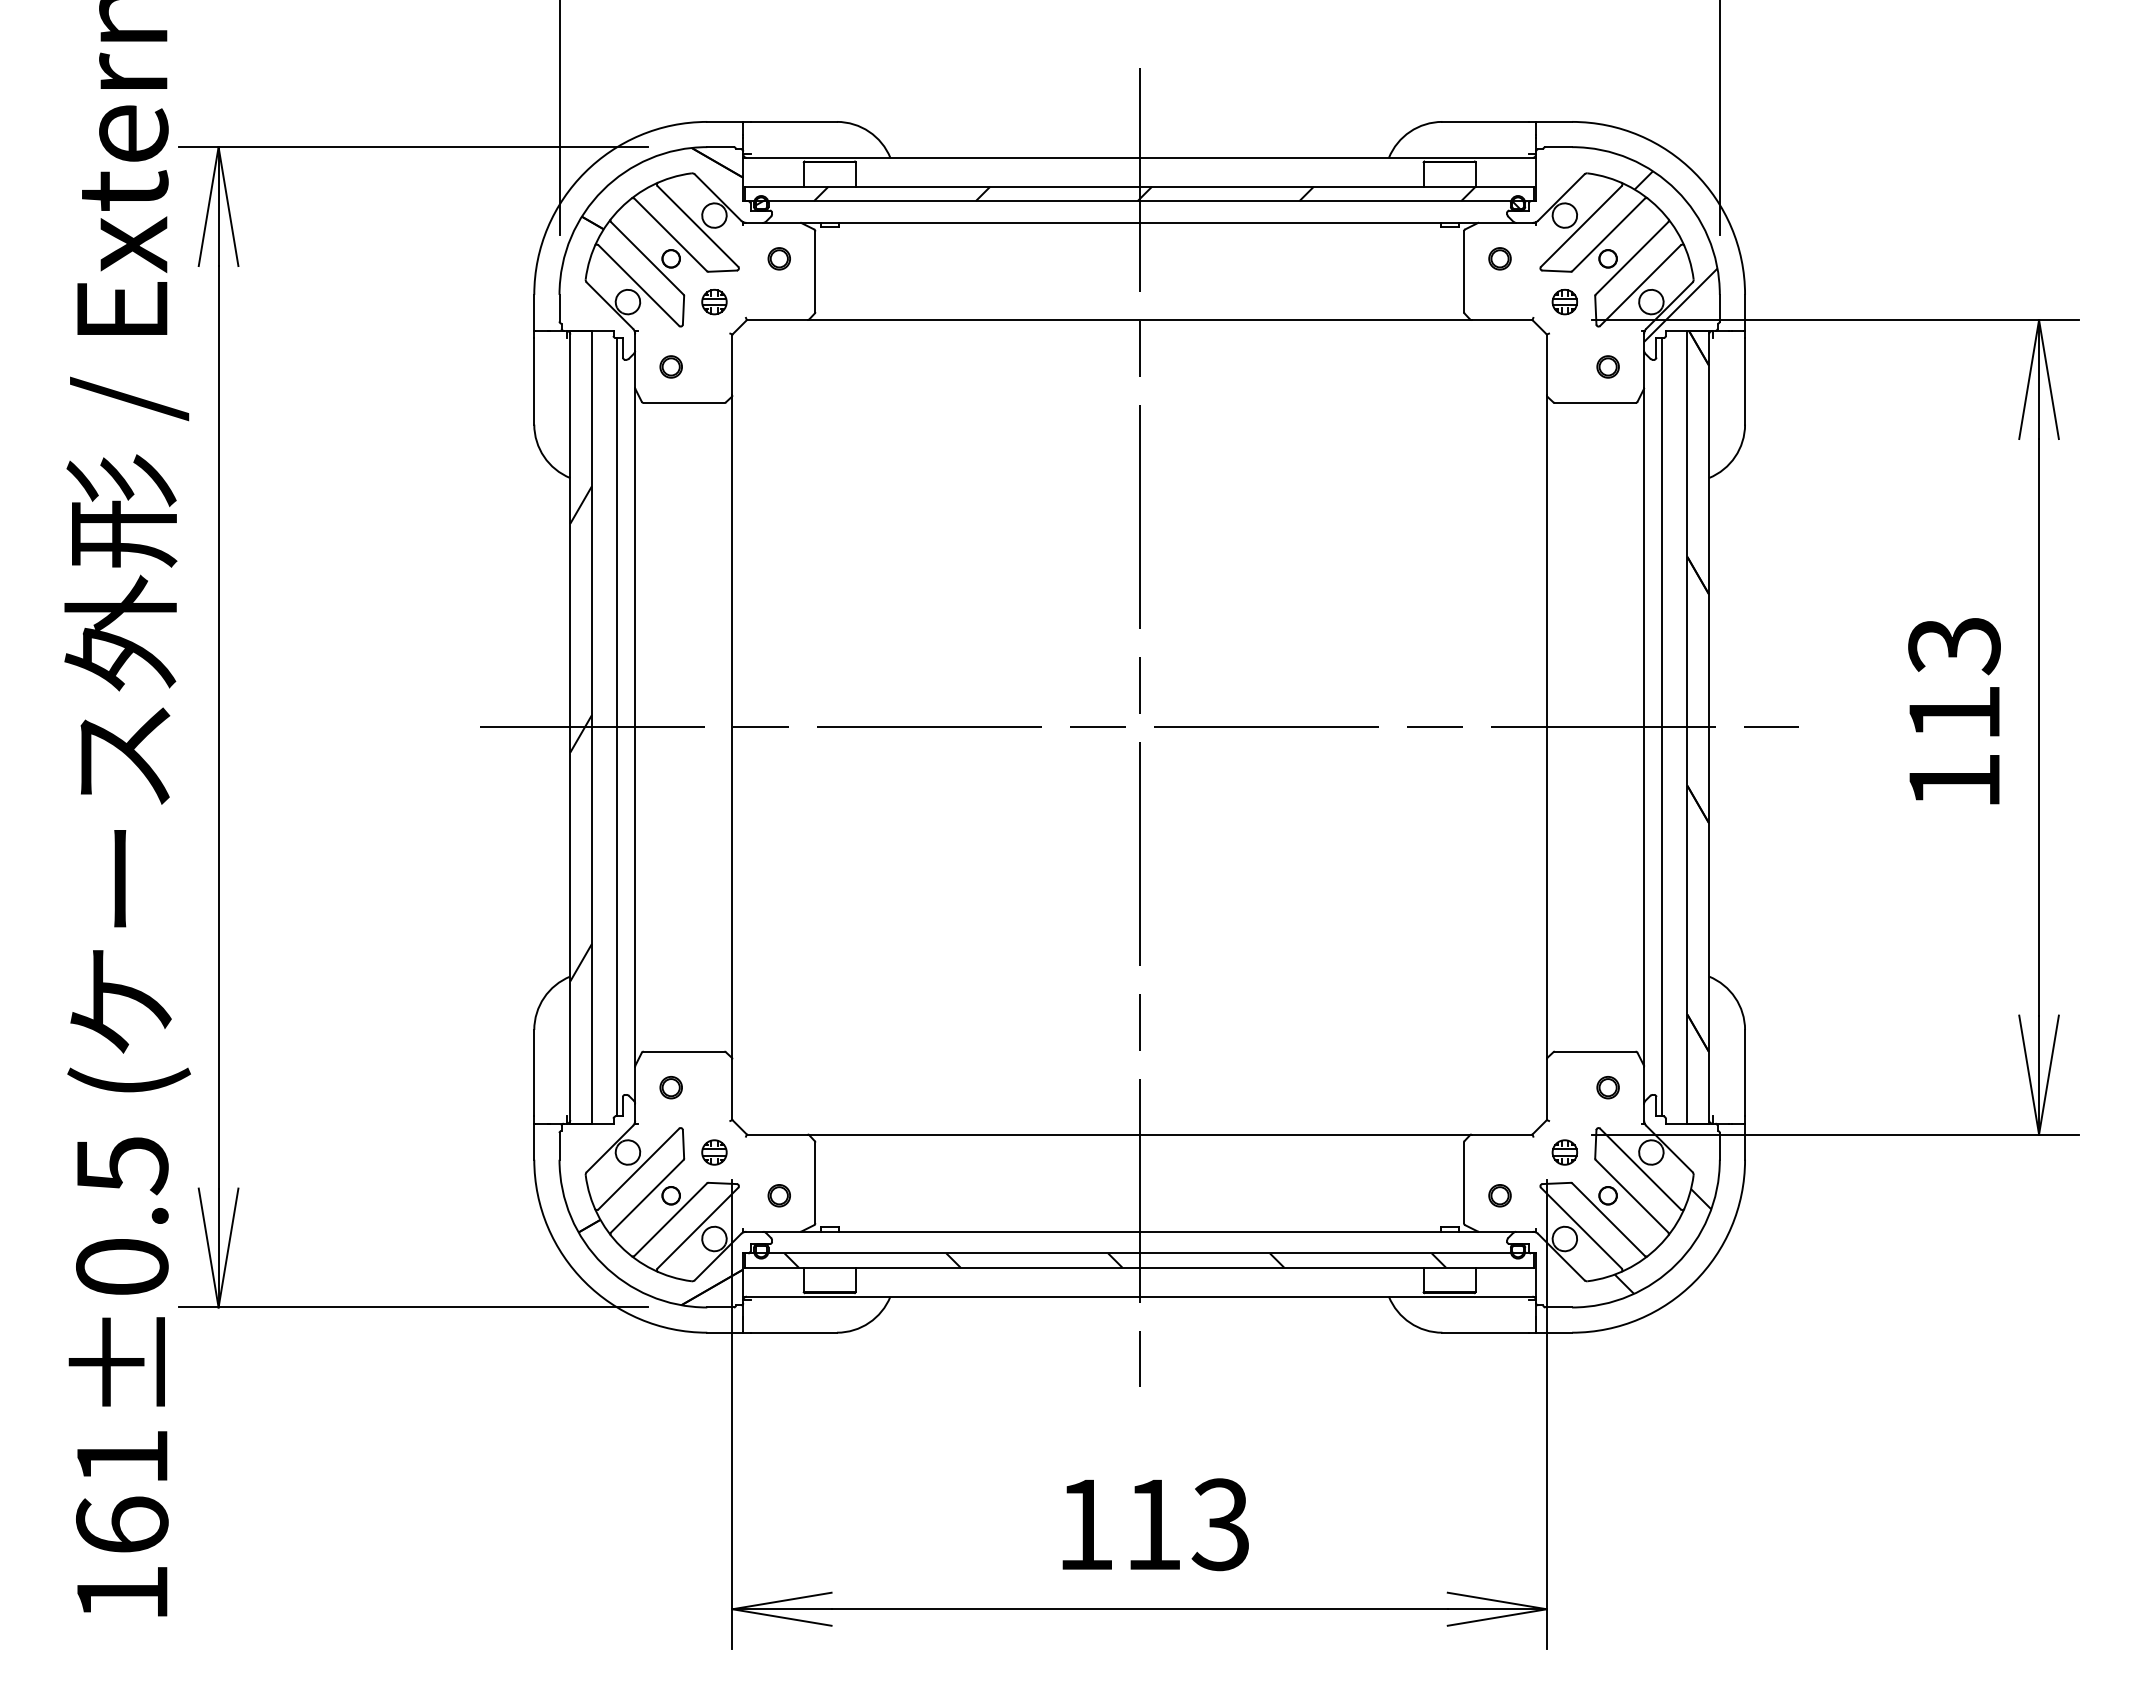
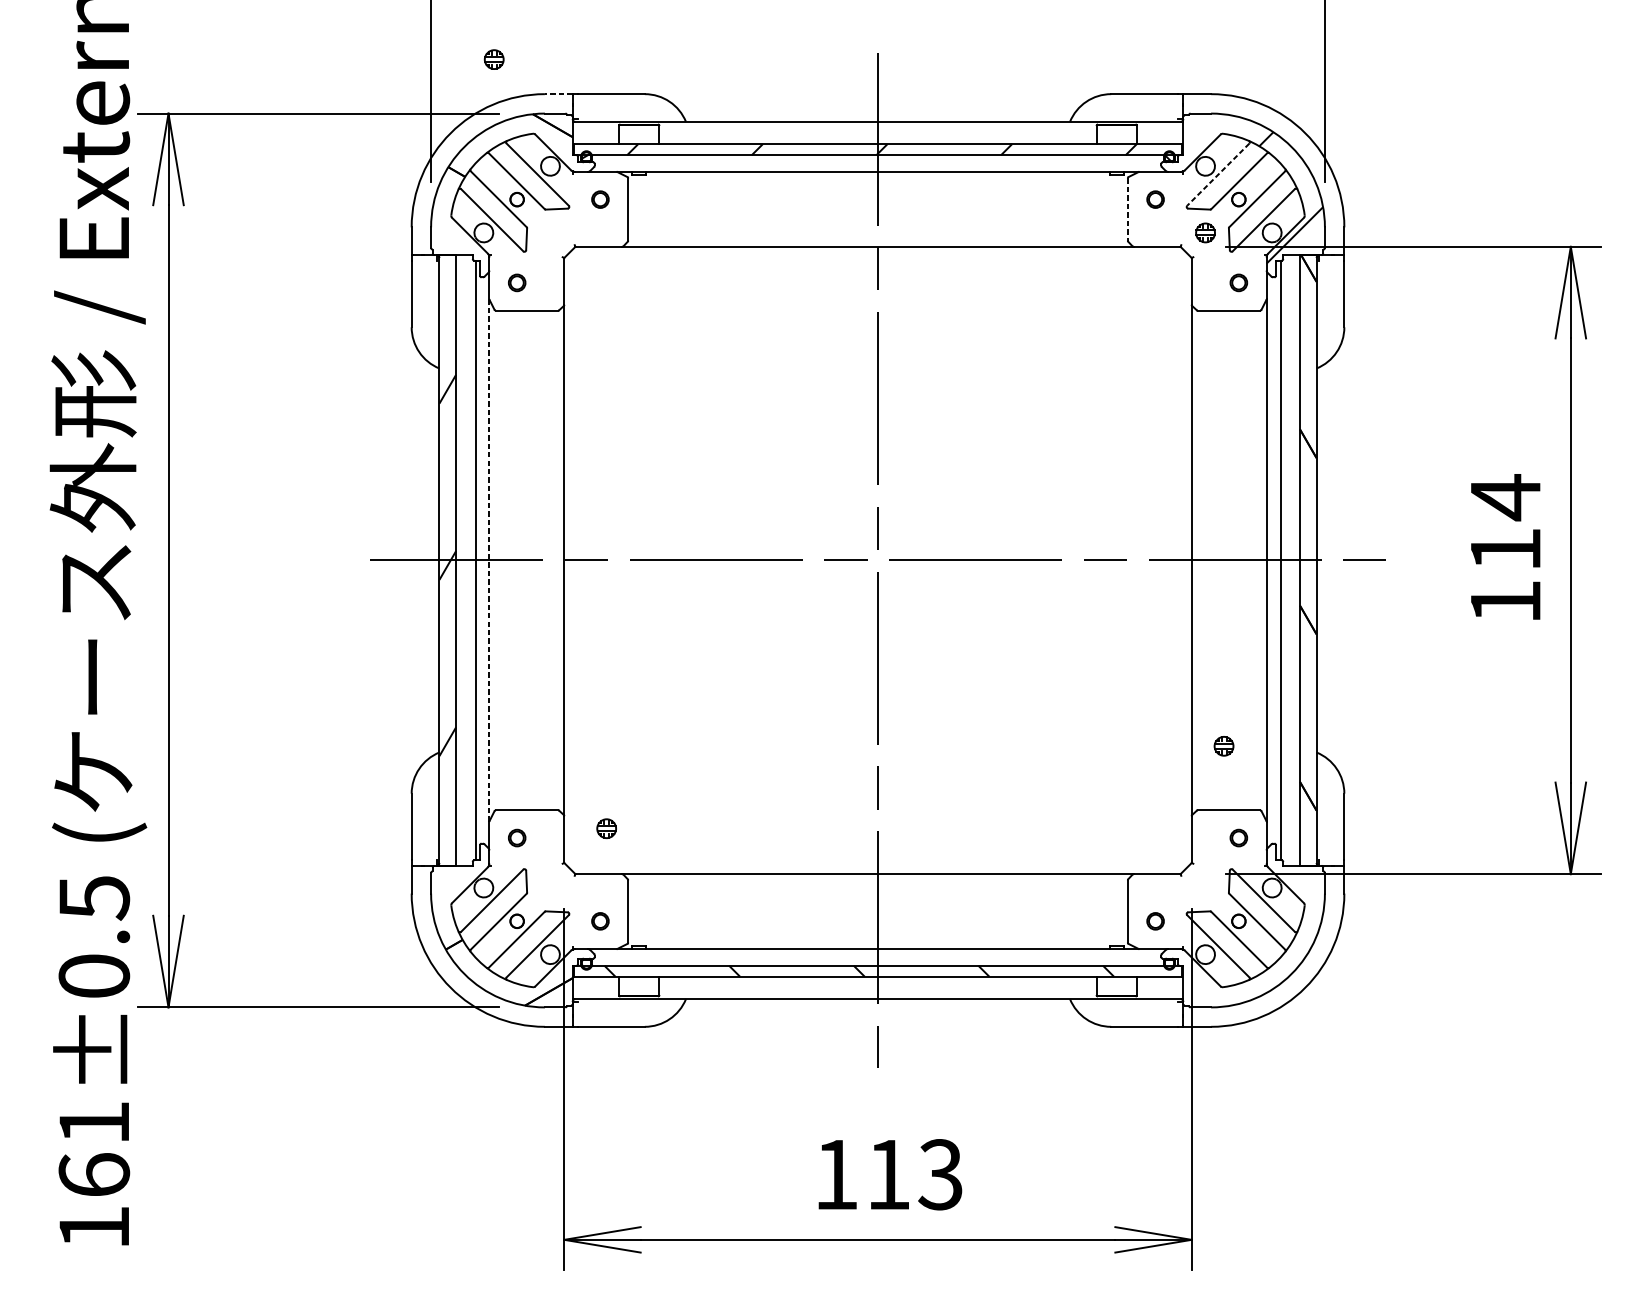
line: (724, 121) -> (558, 93), solid -> dashed
line: (1581, 226) -> (1218, 174), solid -> dashed
line: (1464, 272) -> (1128, 210), solid -> dashed
part: (714, 302) -> (494, 59), moved
text: (1954, 645) -> (1505, 497), 113 -> 114
line: (635, 726) -> (489, 559), solid -> dashed
part: (714, 1152) -> (606, 828), moved
part: (1564, 1152) -> (1223, 746), moved
hatch: (1662, 1241) -> (1280, 956), removed

